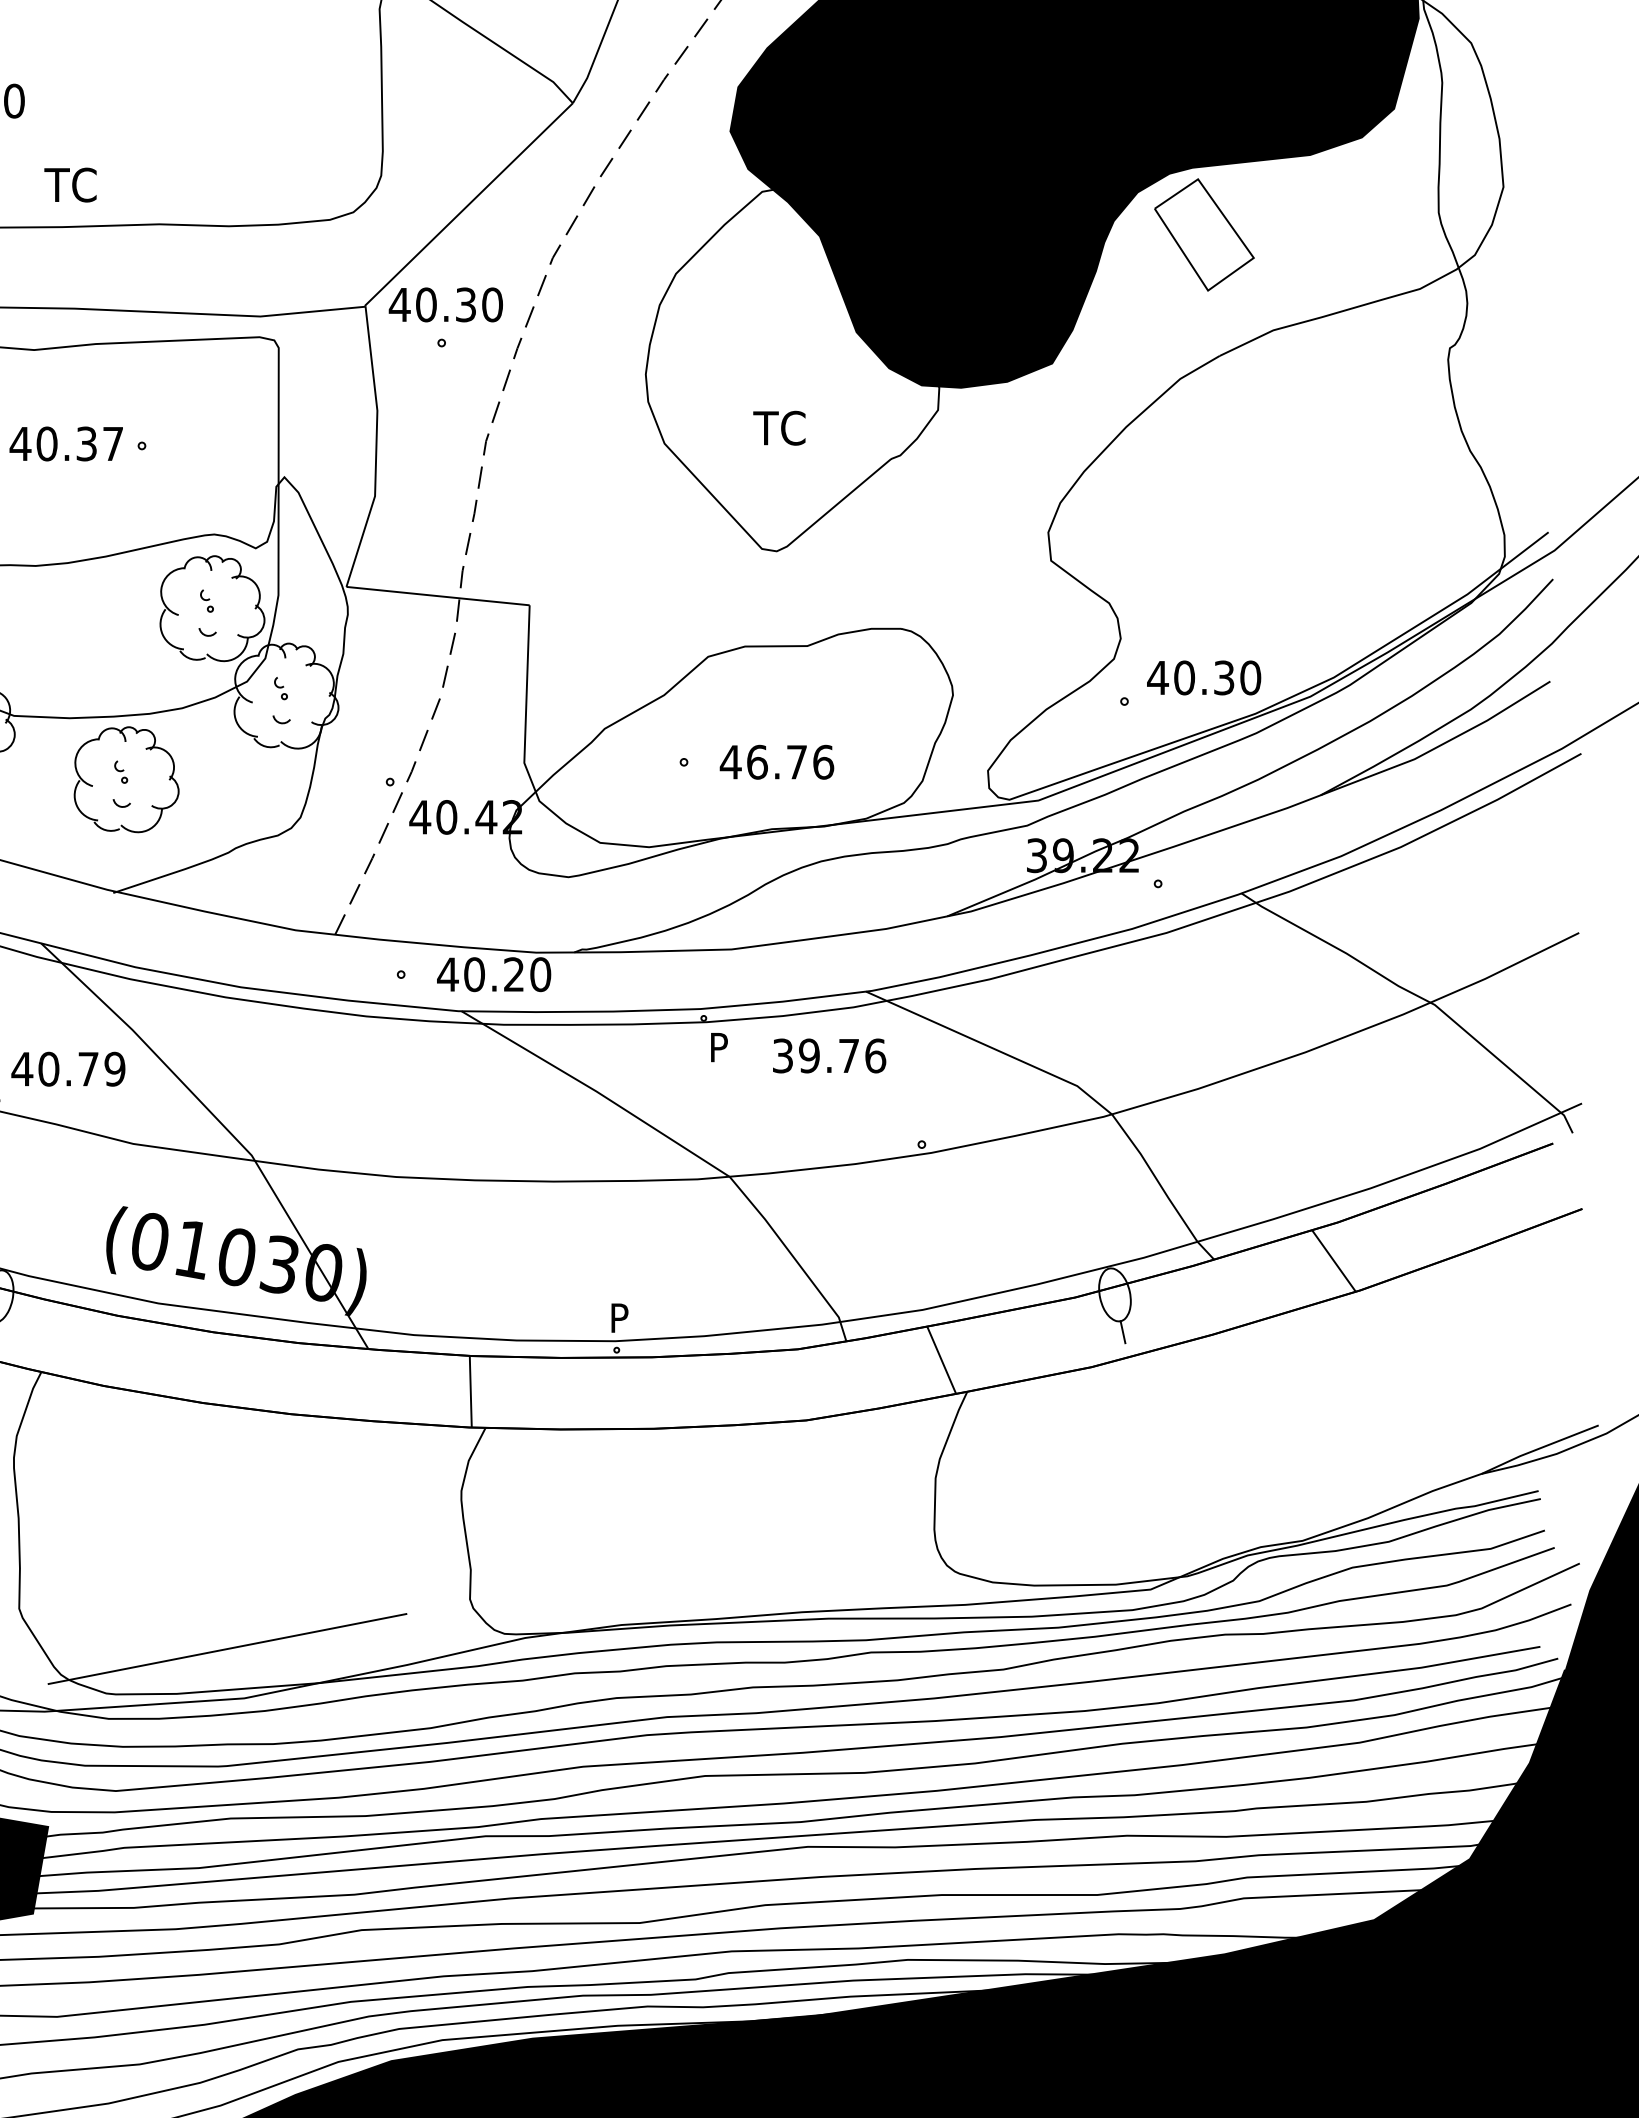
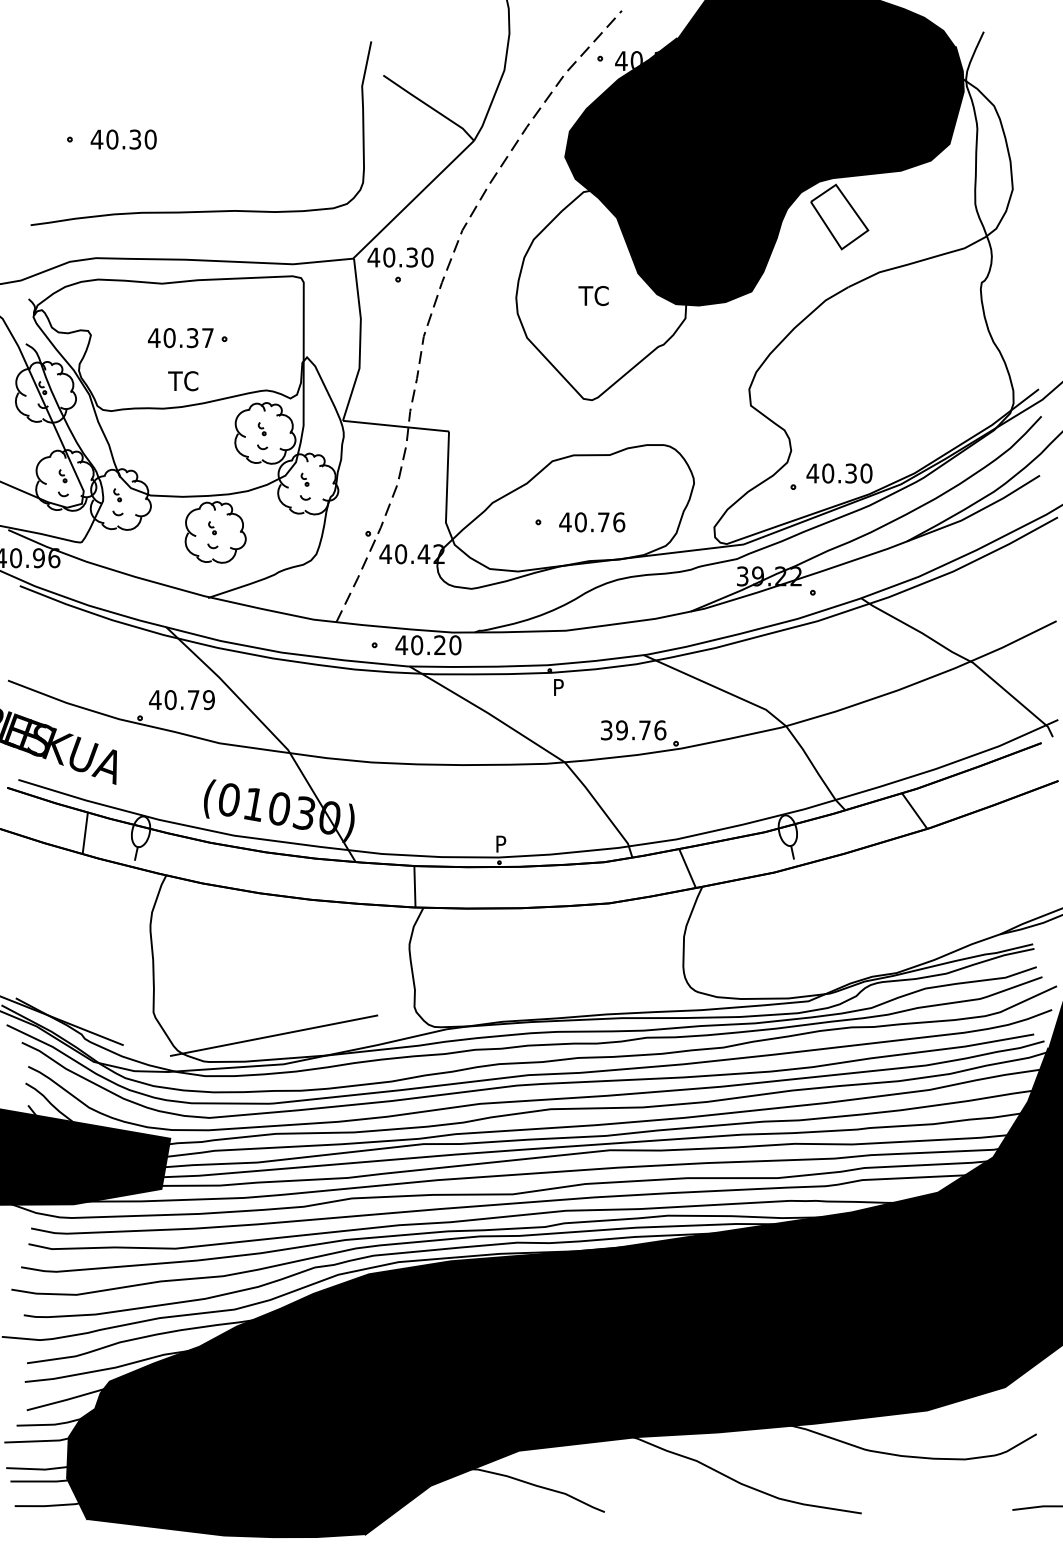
text: (71, 185) -> (183, 381), moved
text: (779, 427) -> (593, 295), moved
text: (756, 762) -> (580, 522), 46.76 -> 40.76
text: (829, 1056) -> (633, 730), moved

